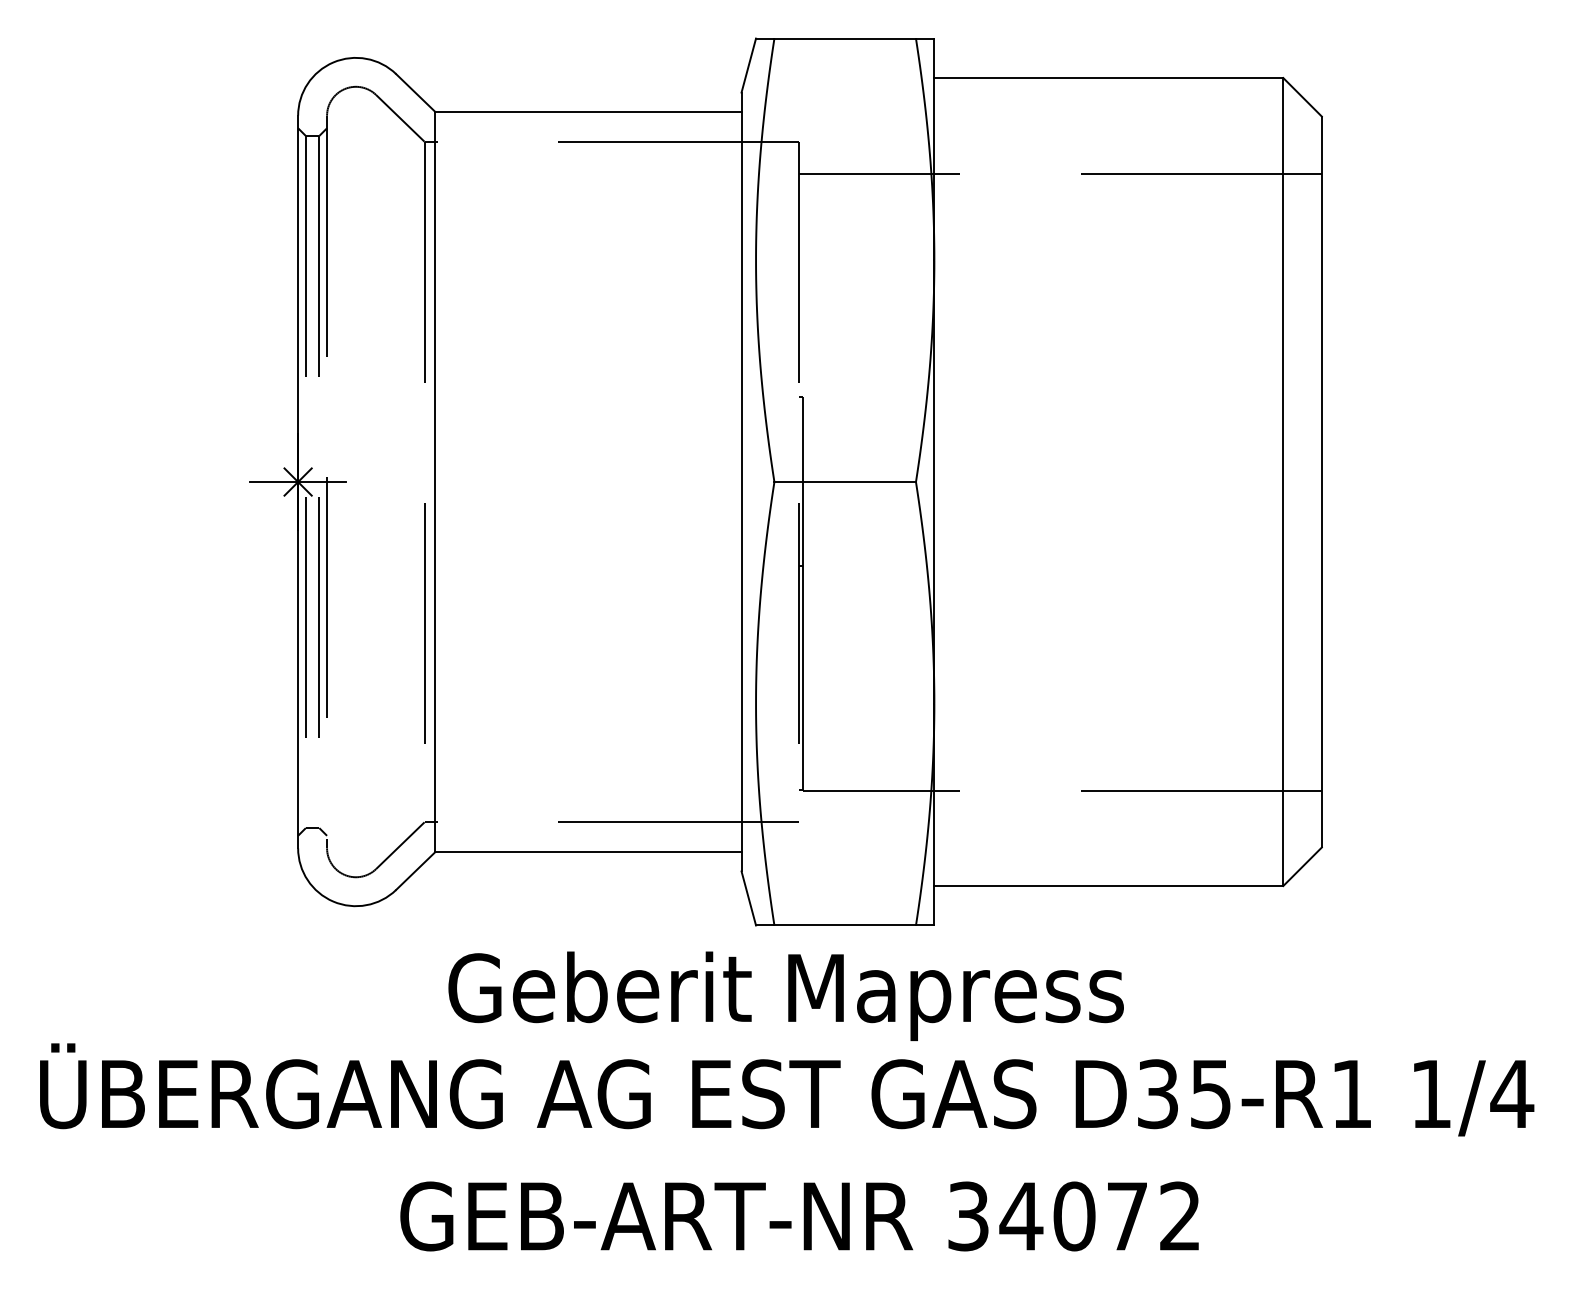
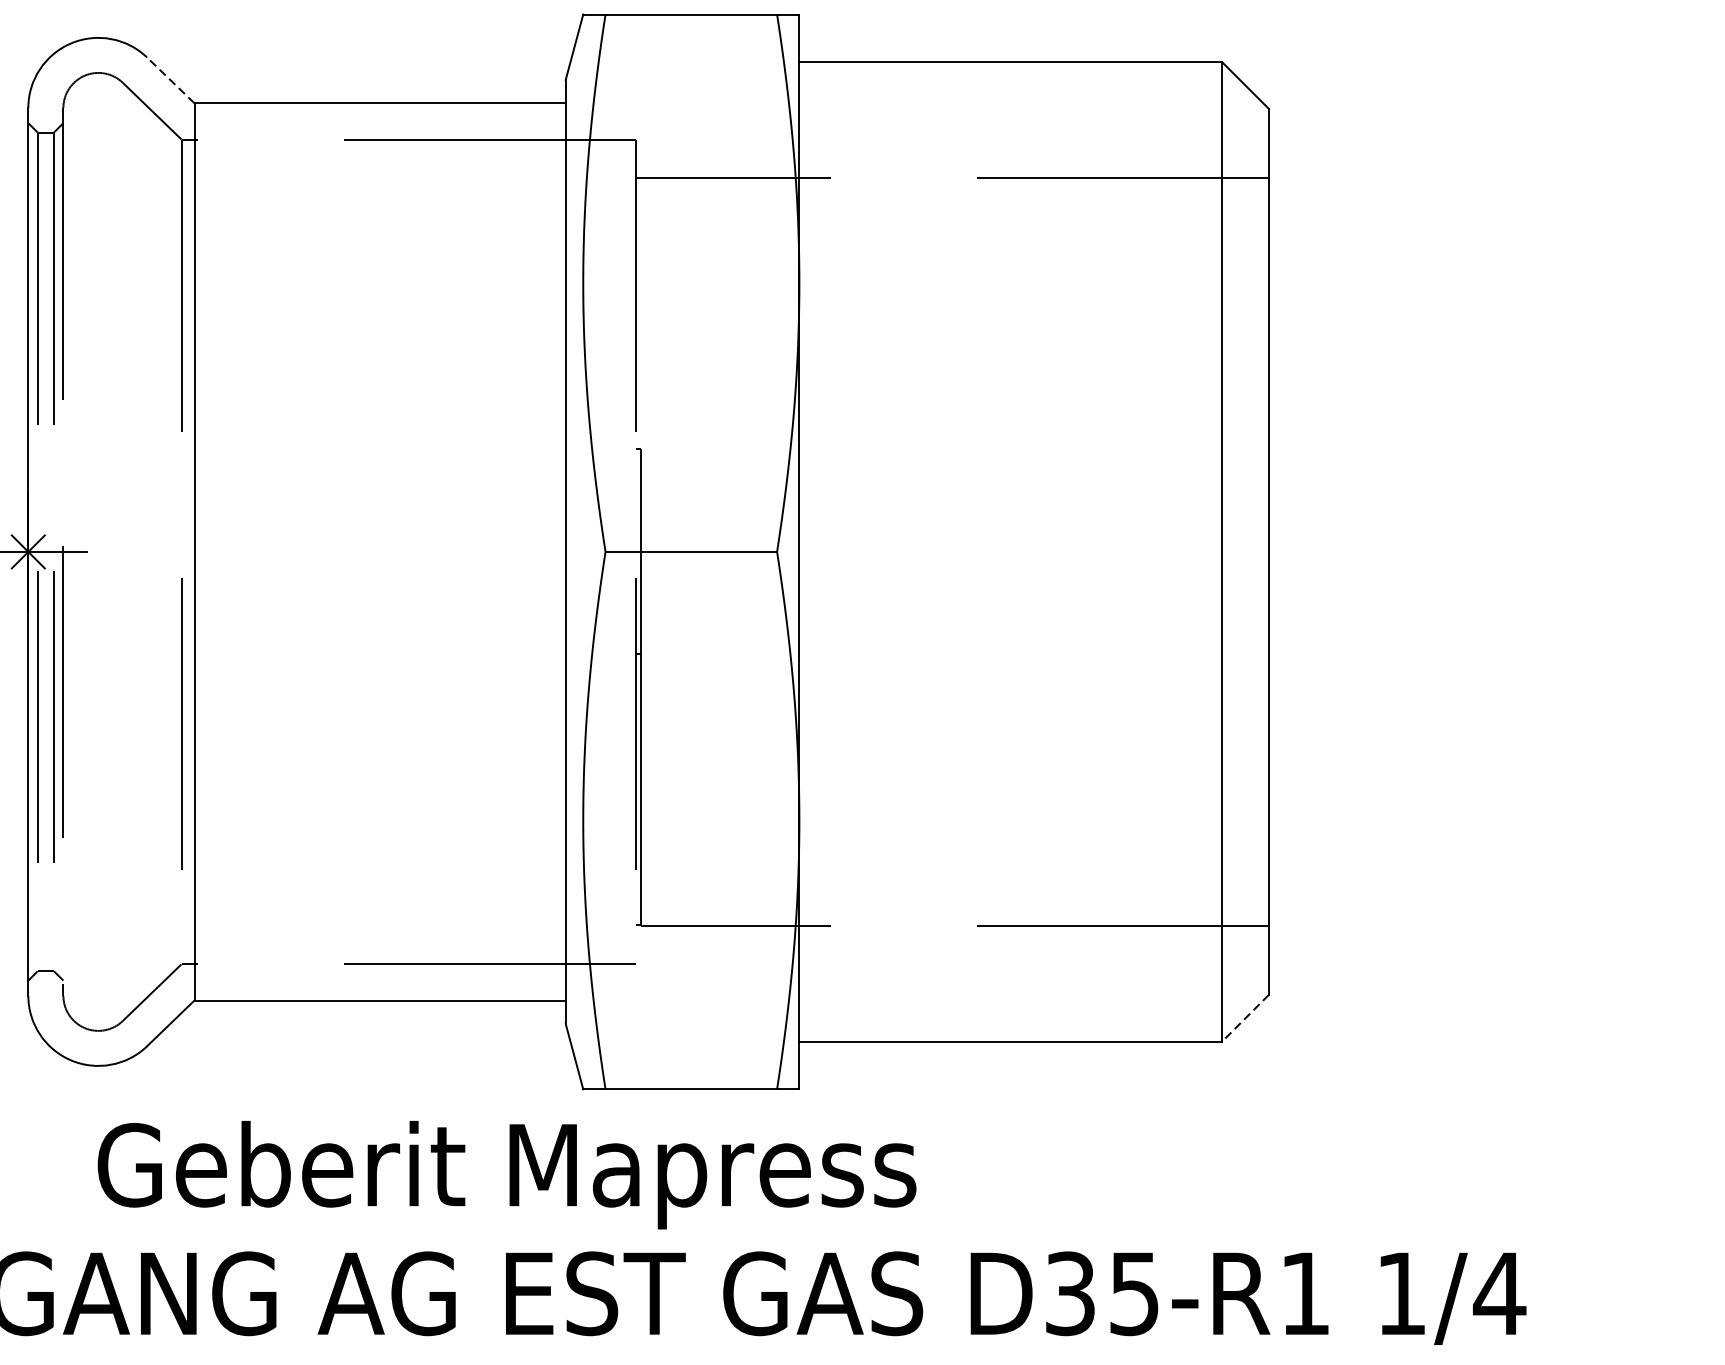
line: (415, 92) -> (170, 79), solid -> dashed
line: (1302, 867) -> (1245, 1019), solid -> dashed
text: (785, 995) -> (506, 1174), moved

